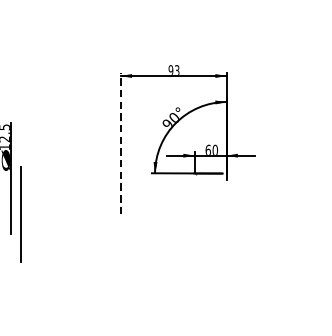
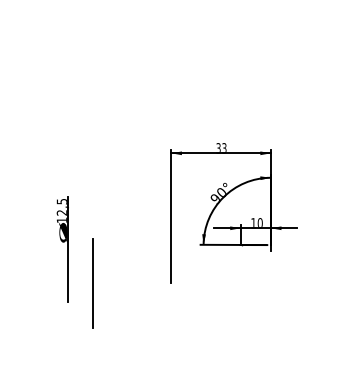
text: (170, 69) -> (218, 147), 93 -> 33
line: (120, 143) -> (171, 216), dashed -> solid
text: (208, 149) -> (253, 222), 60 -> 10
line: (19, 214) -> (92, 283), moved

